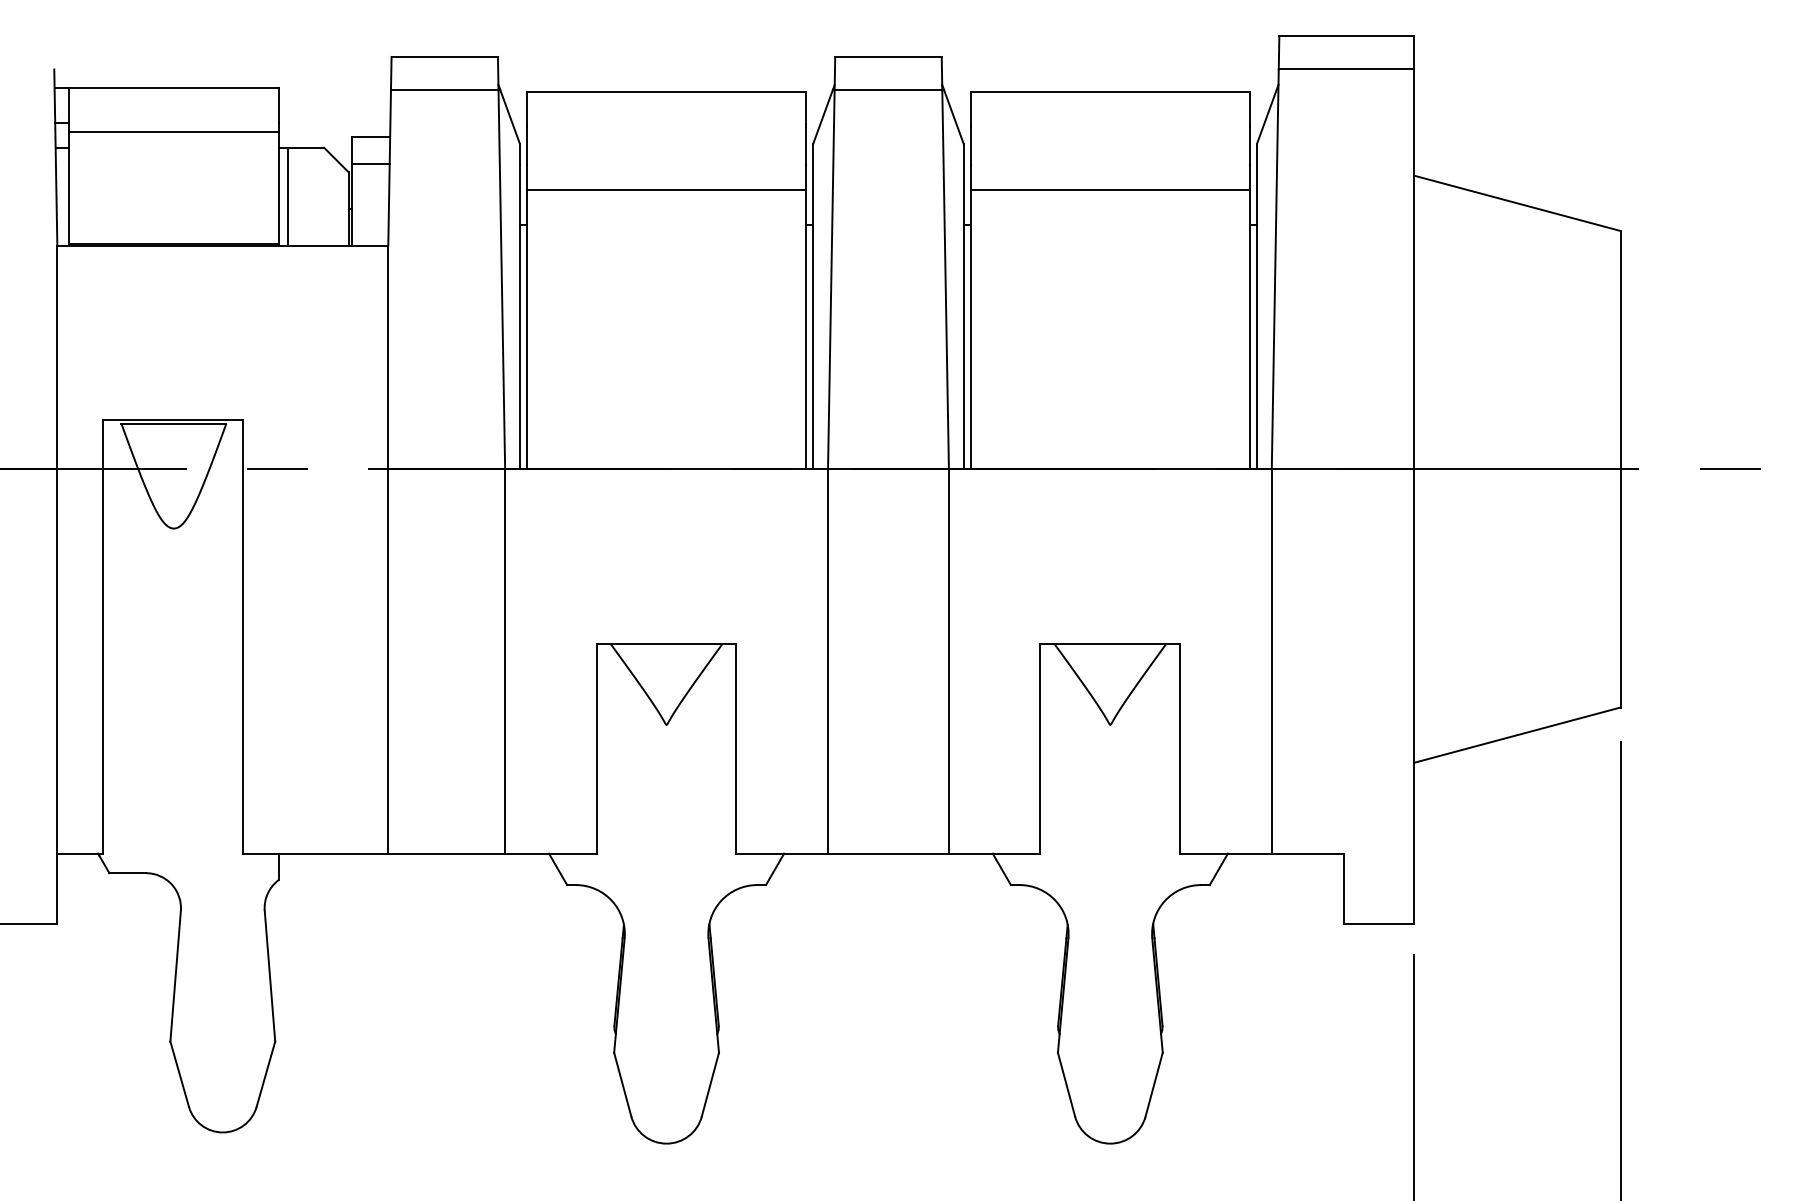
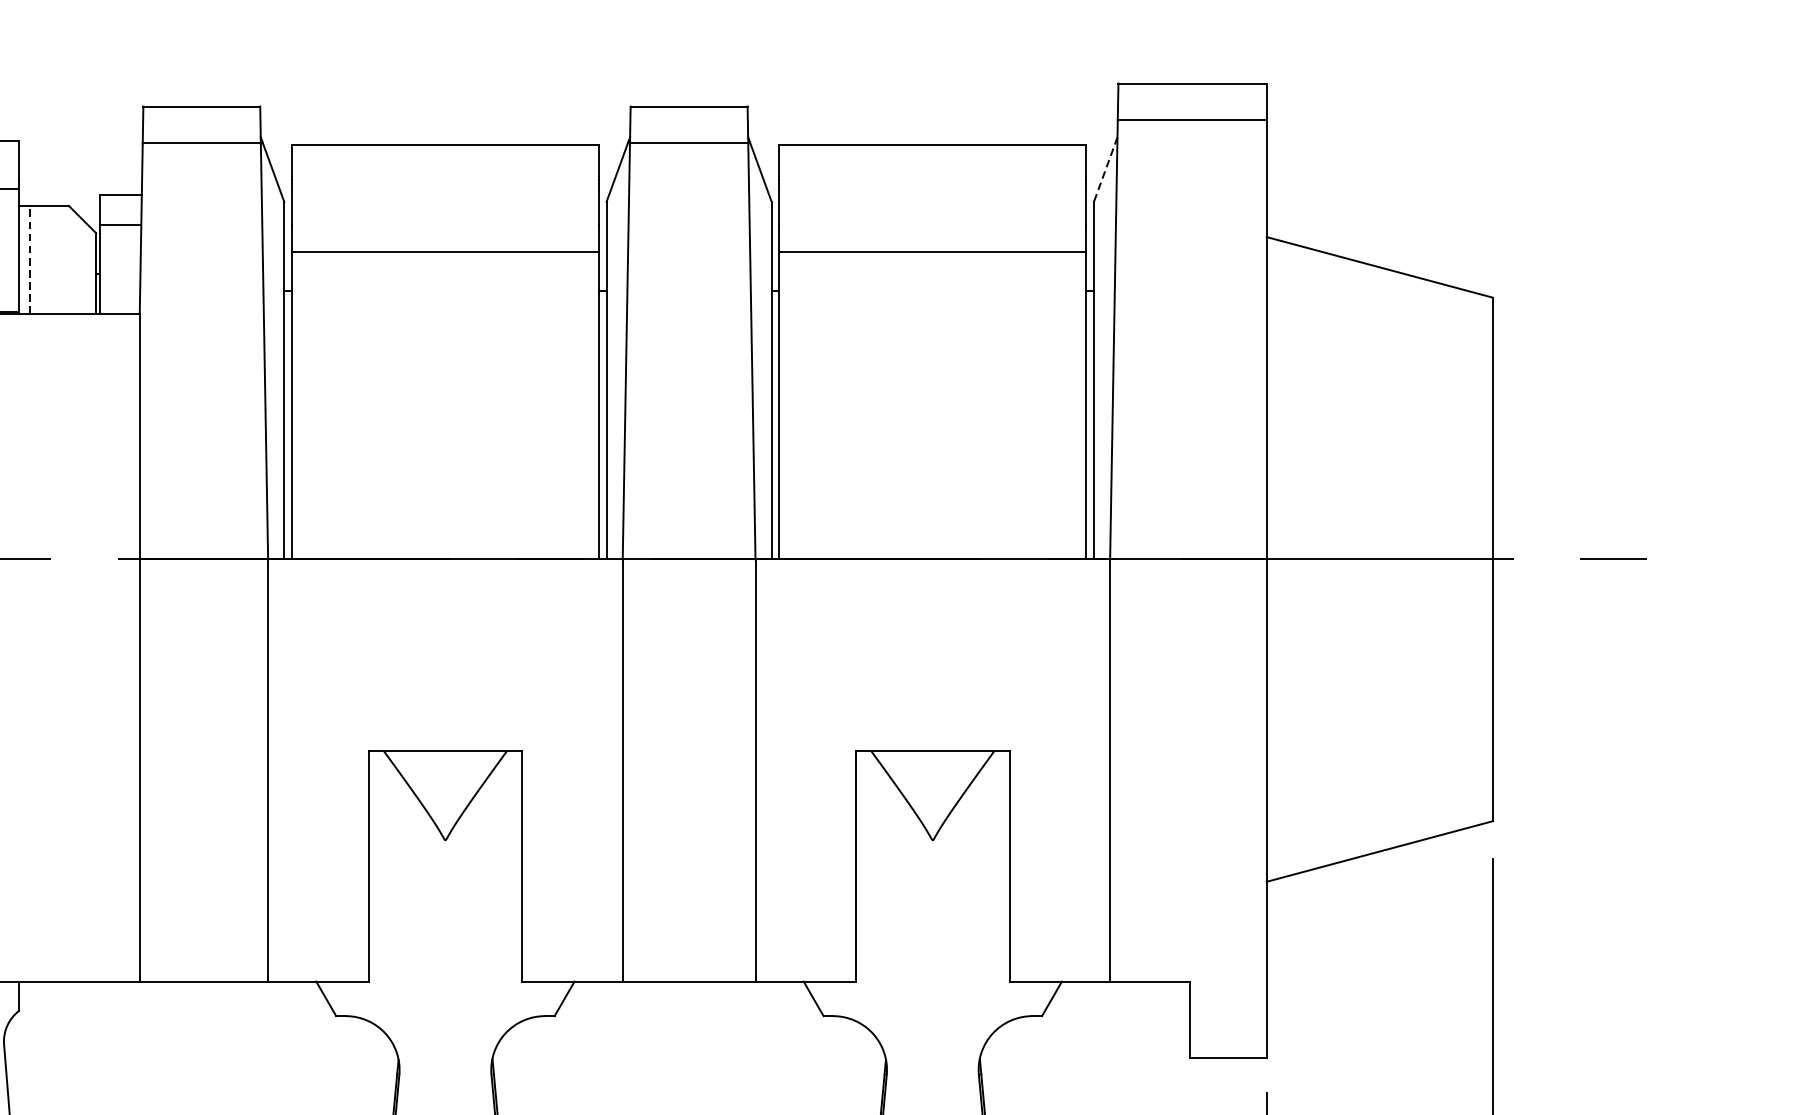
line: (1267, 114) -> (1105, 169), solid -> dashed
line: (287, 196) -> (29, 259), solid -> dashed

